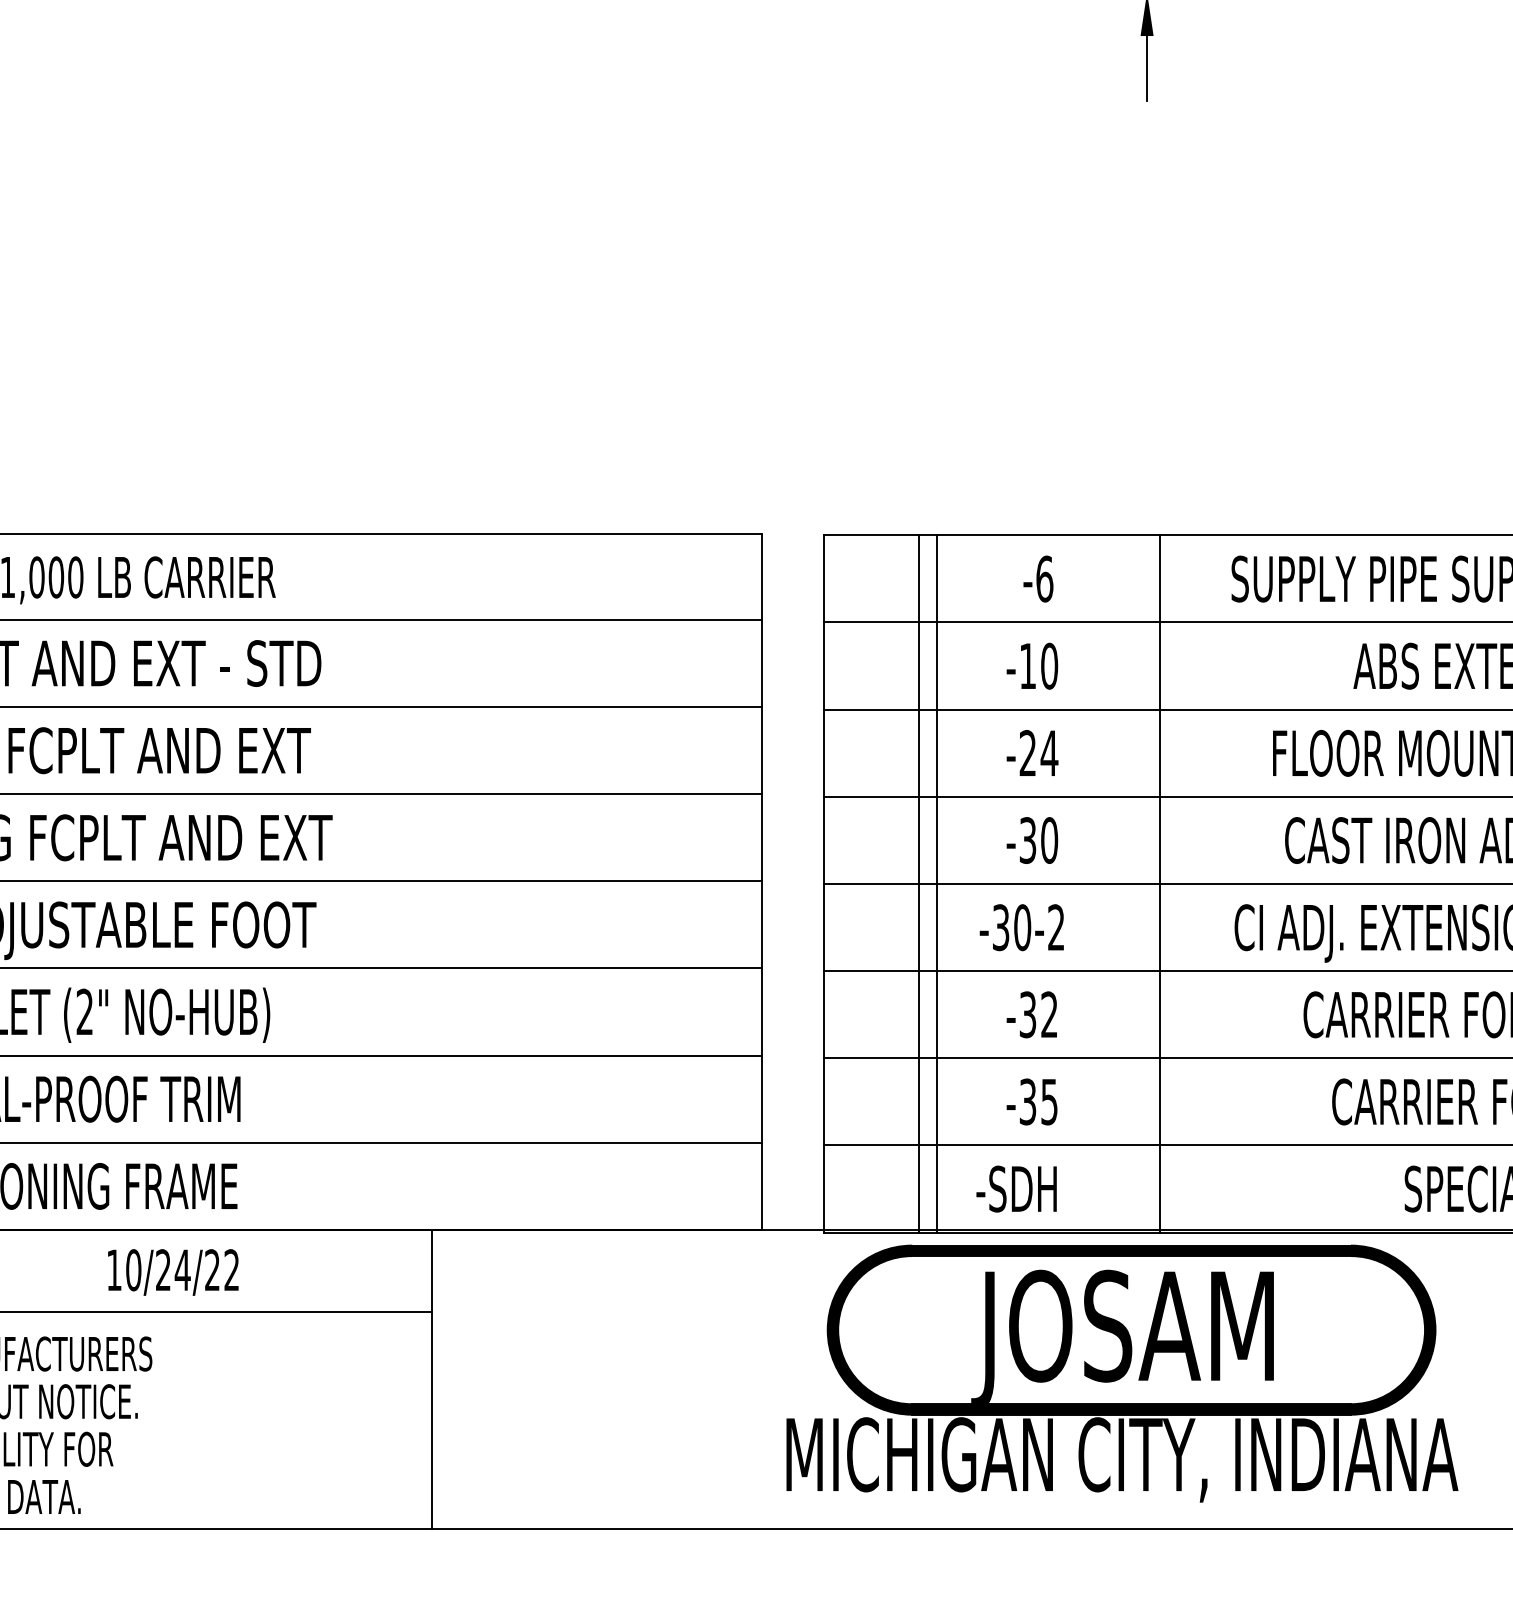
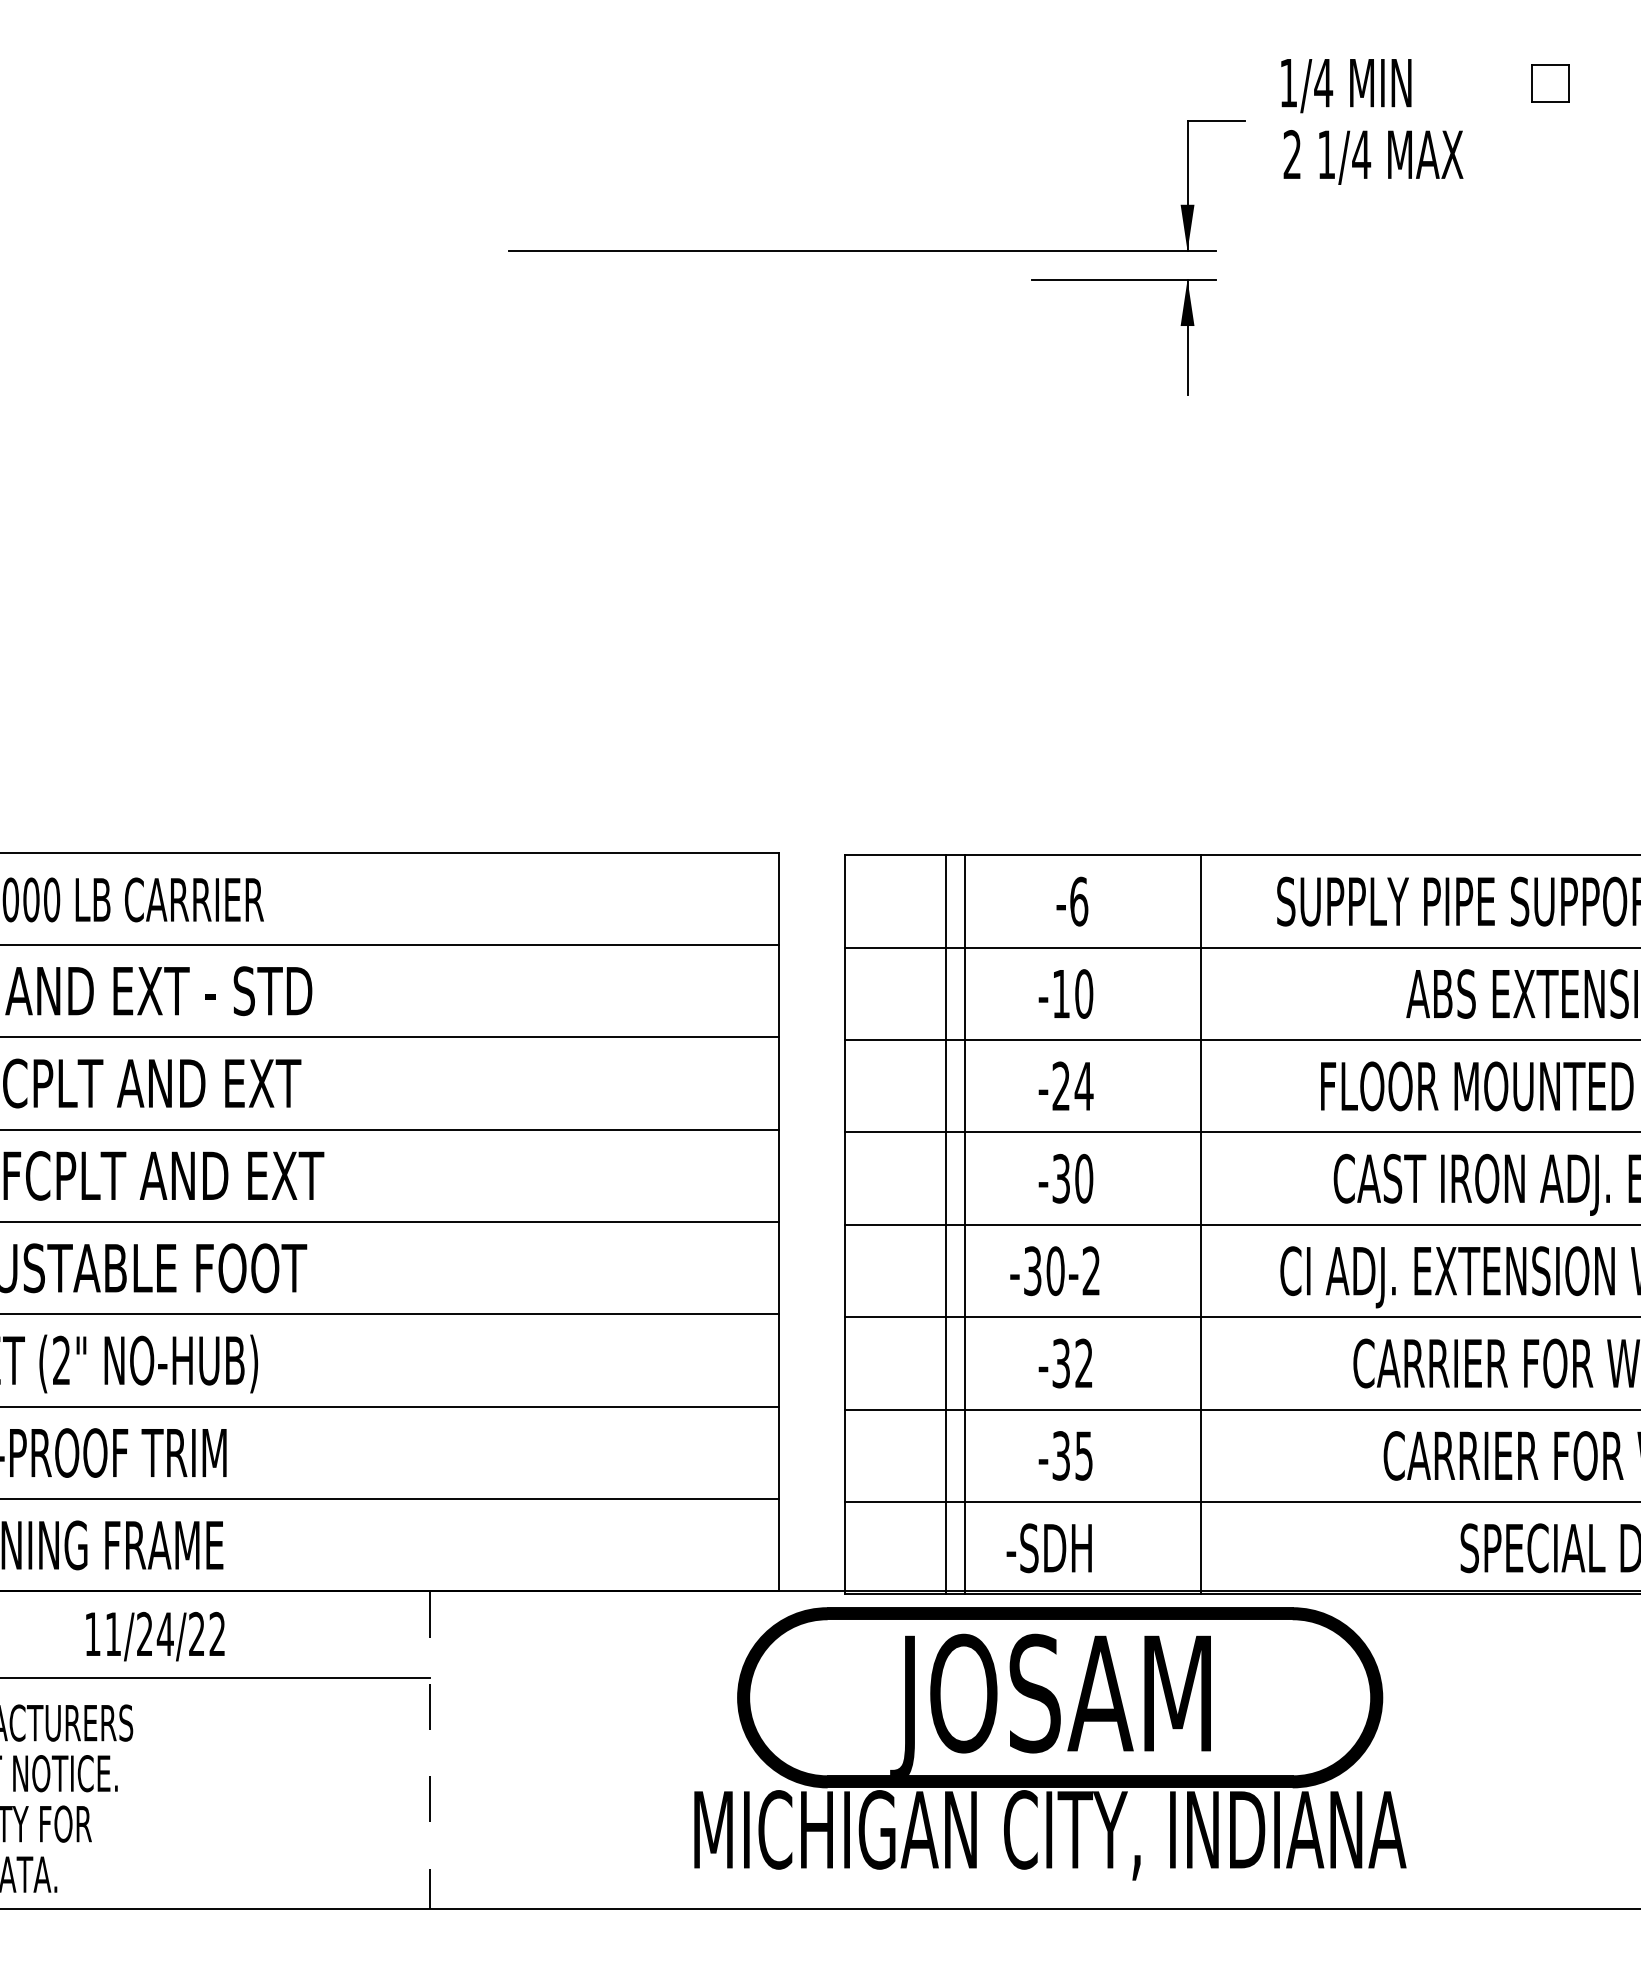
text: (133, 1269) -> (113, 1633), 10/24/22 -> 11/24/22
part: (1122, 1373) -> (1050, 1743), moved
line: (431, 1379) -> (429, 1750), solid -> dashed

